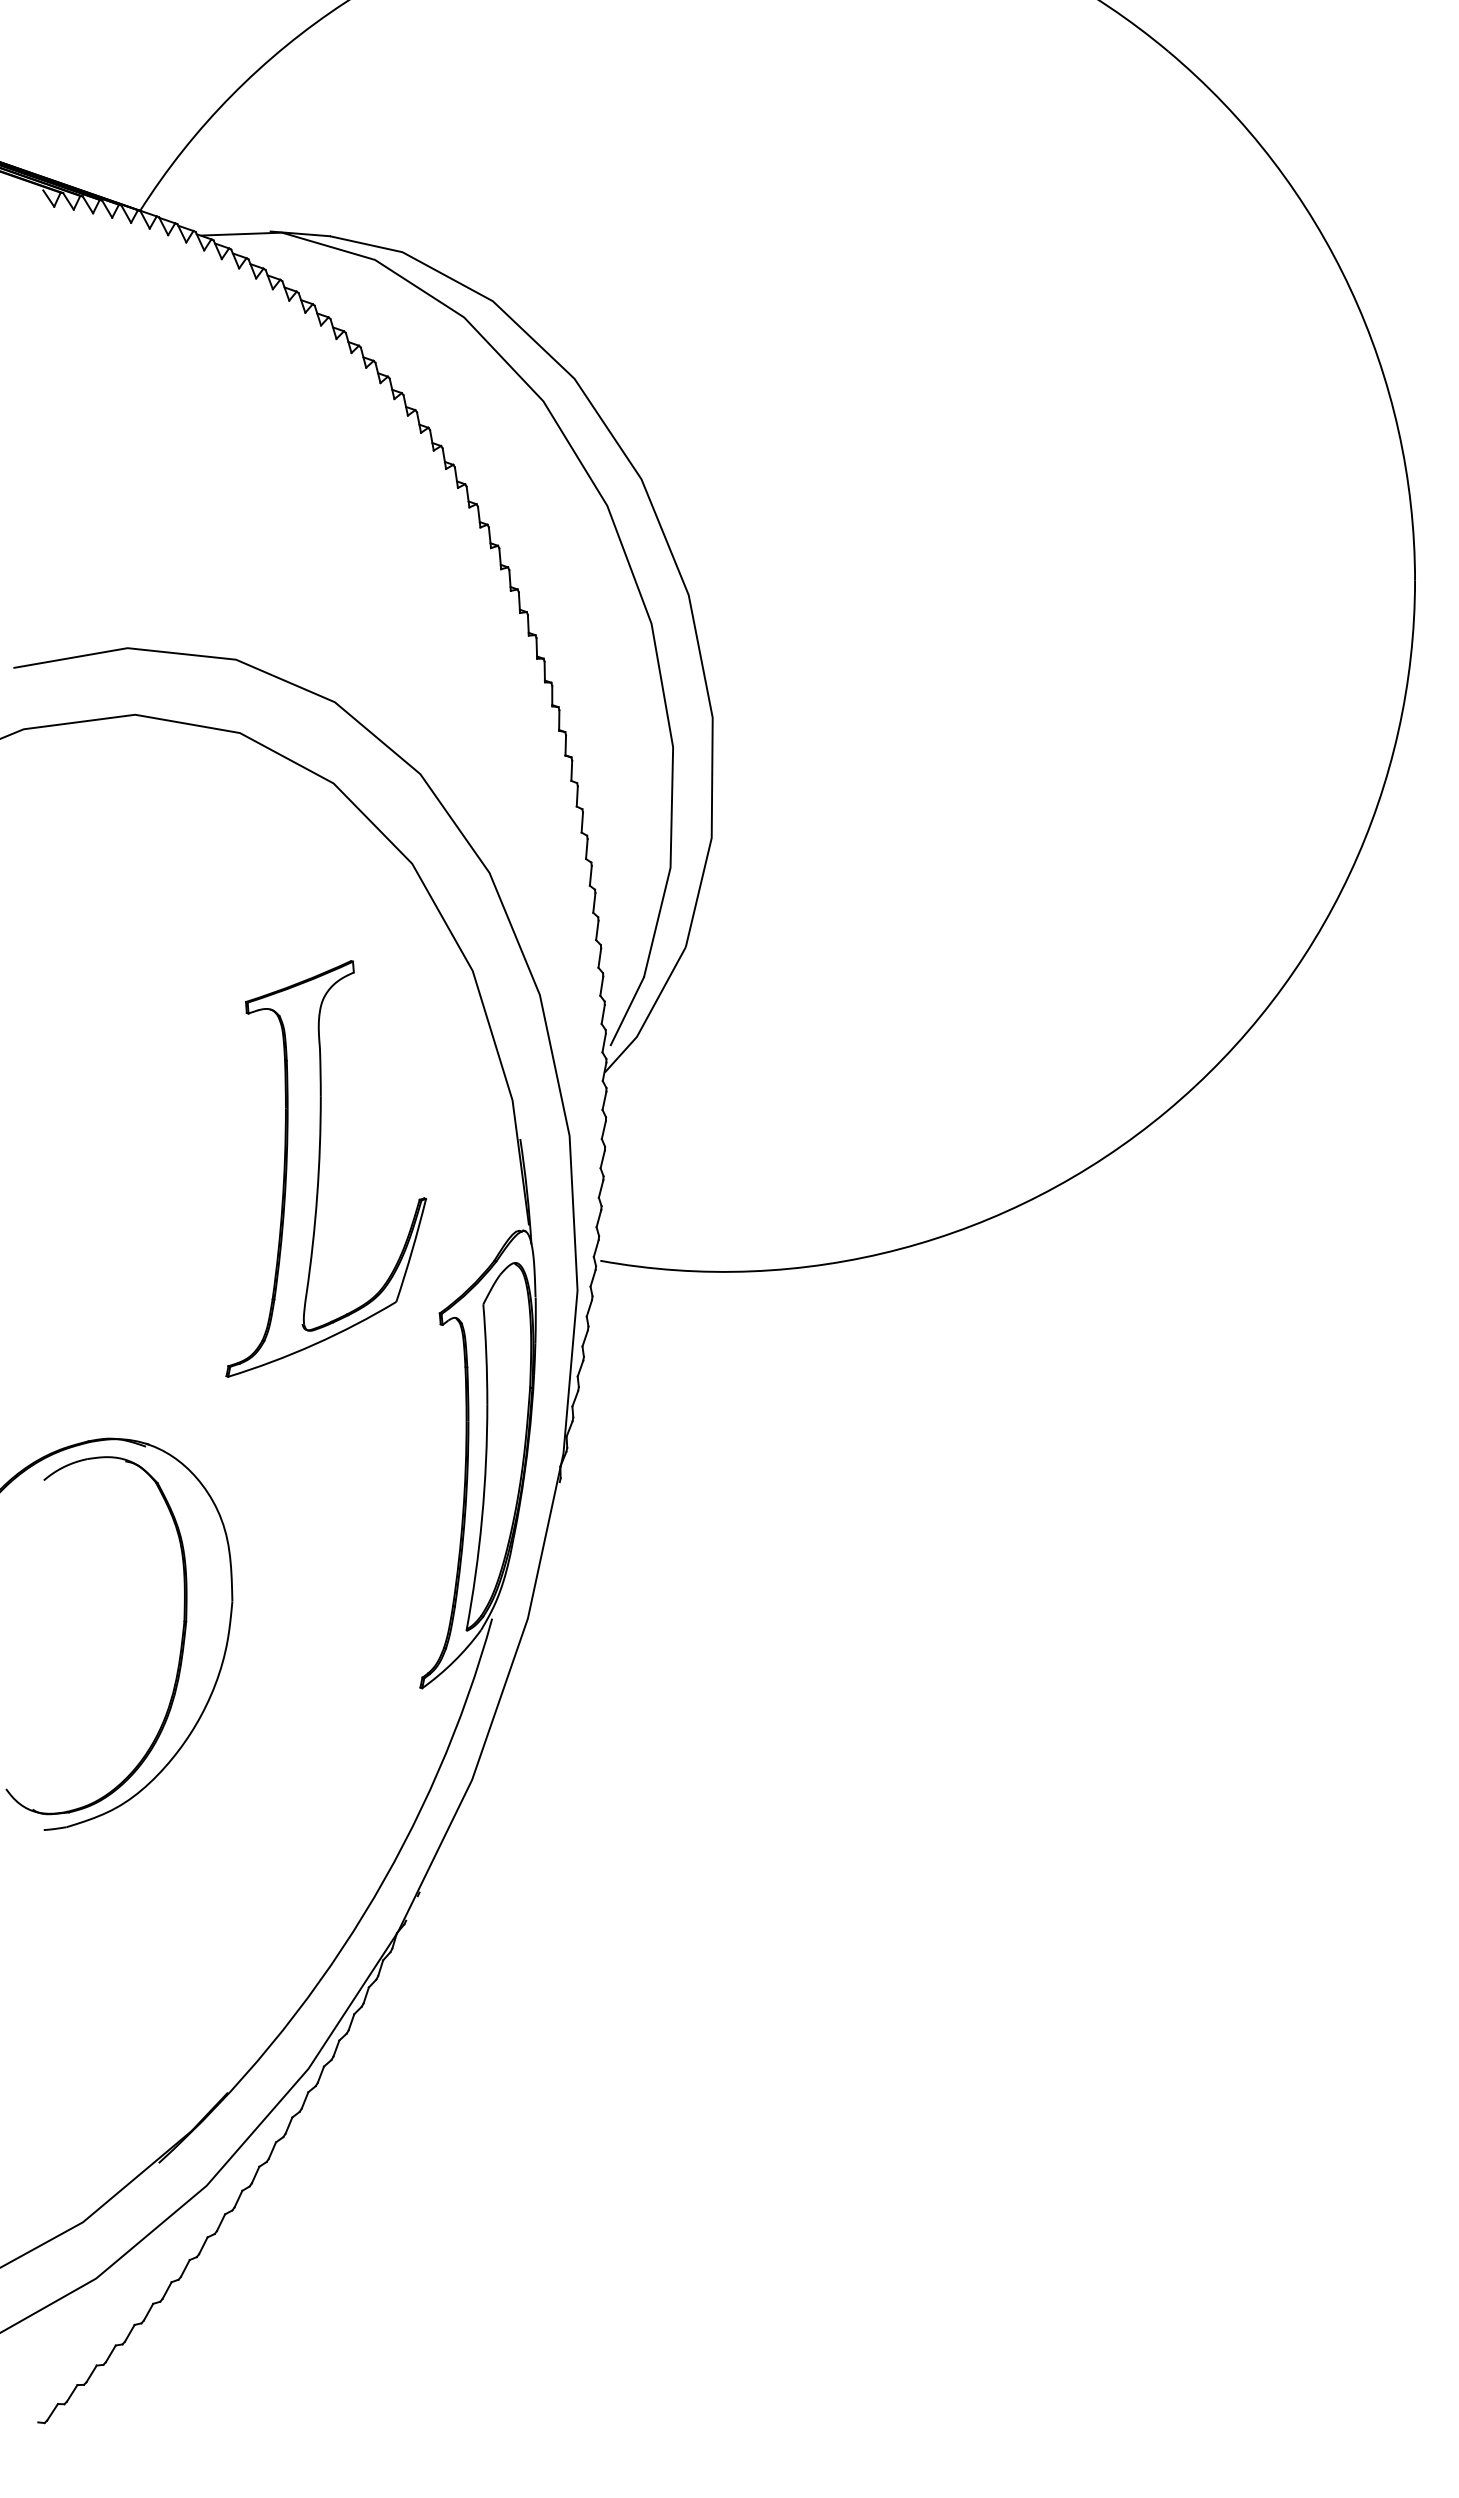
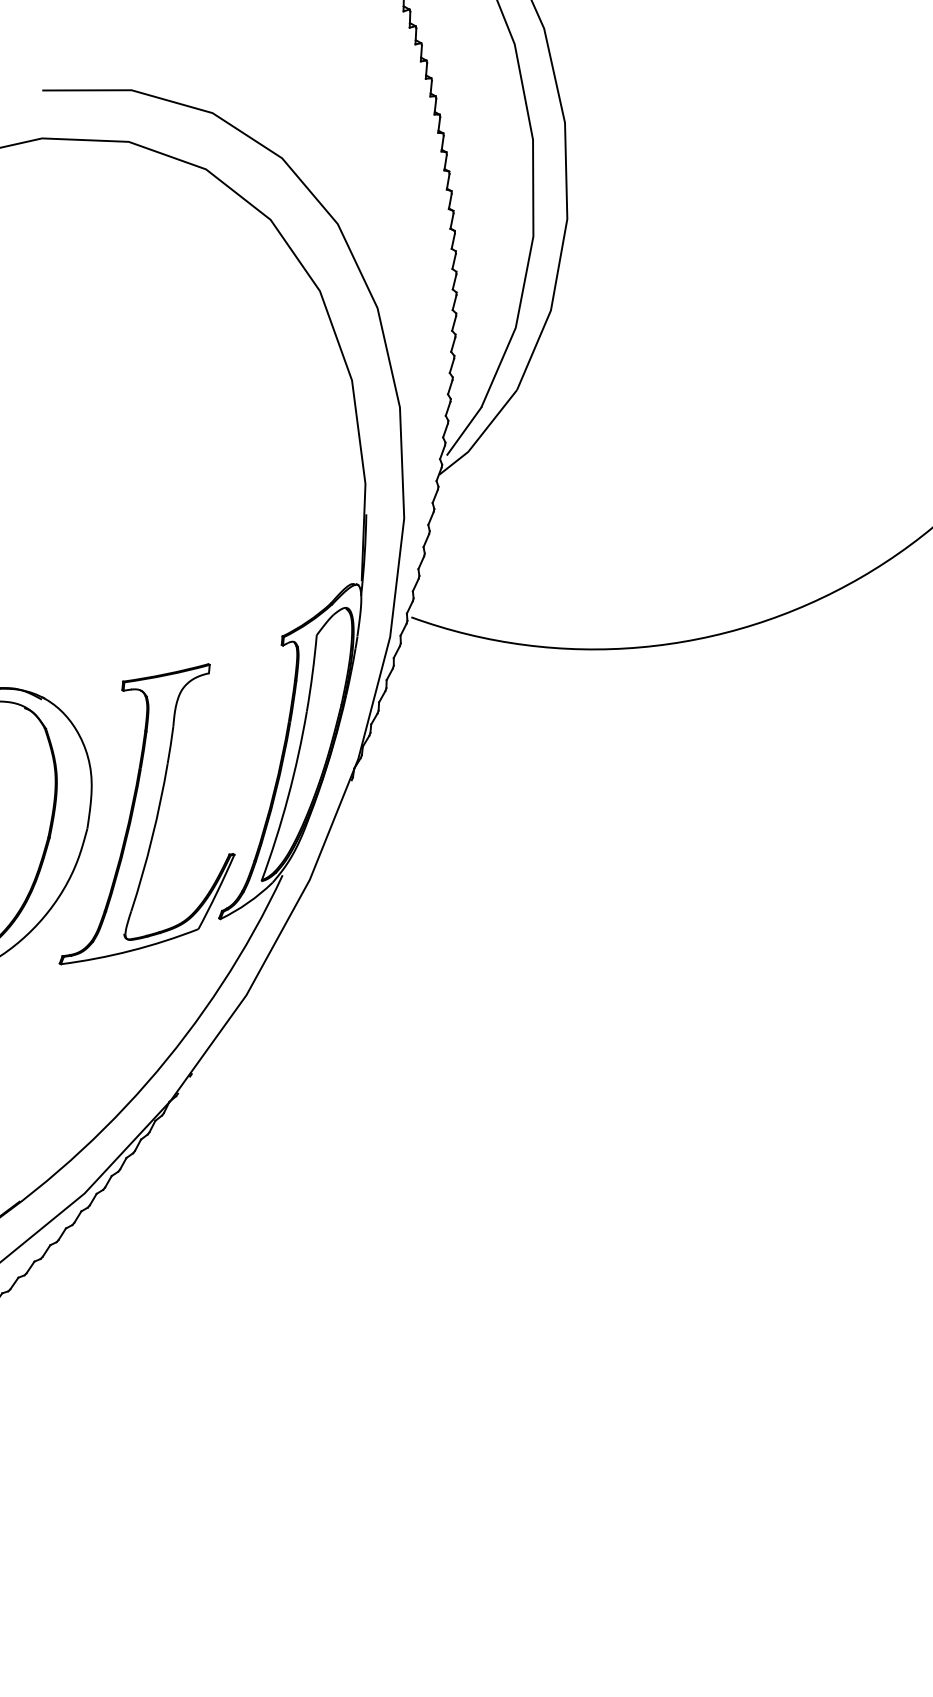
part: (319, 1168) -> (157, 817), moved

